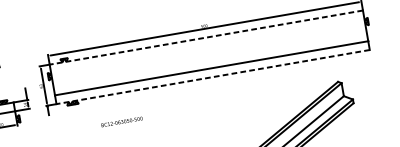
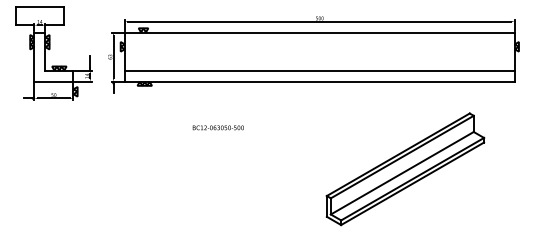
line: (206, 37) -> (319, 32), dashed -> solid
line: (212, 77) -> (319, 81), dashed -> solid
text: (121, 121) -> (217, 127), moved

